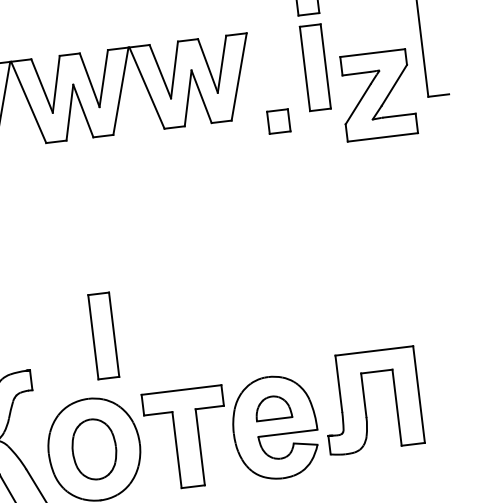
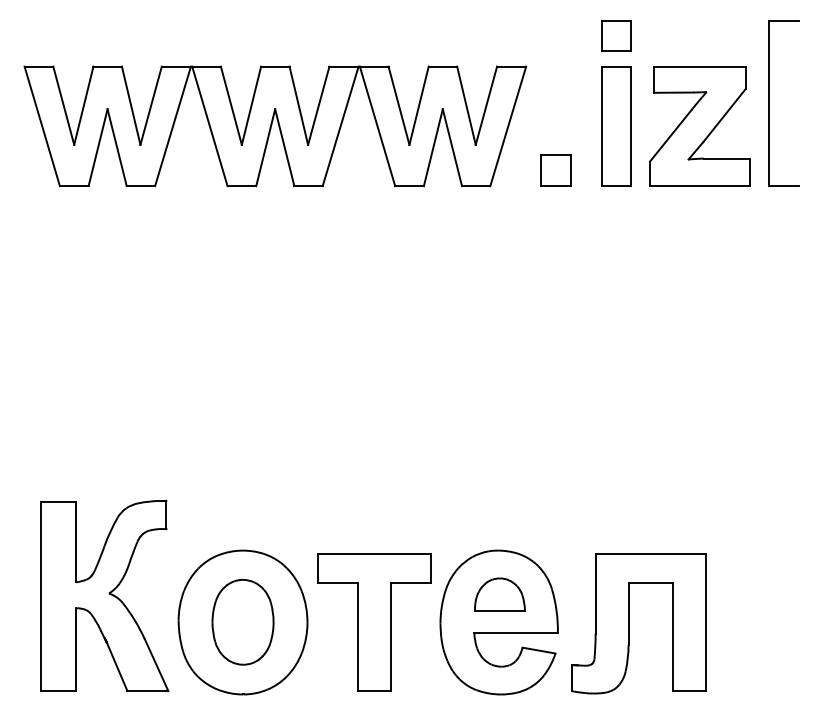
part: (377, 95) -> (699, 126), moved
part: (278, 121) -> (555, 170), moved
part: (103, 336) -> (275, 465), removed
part: (365, 401) -> (629, 623), moved

